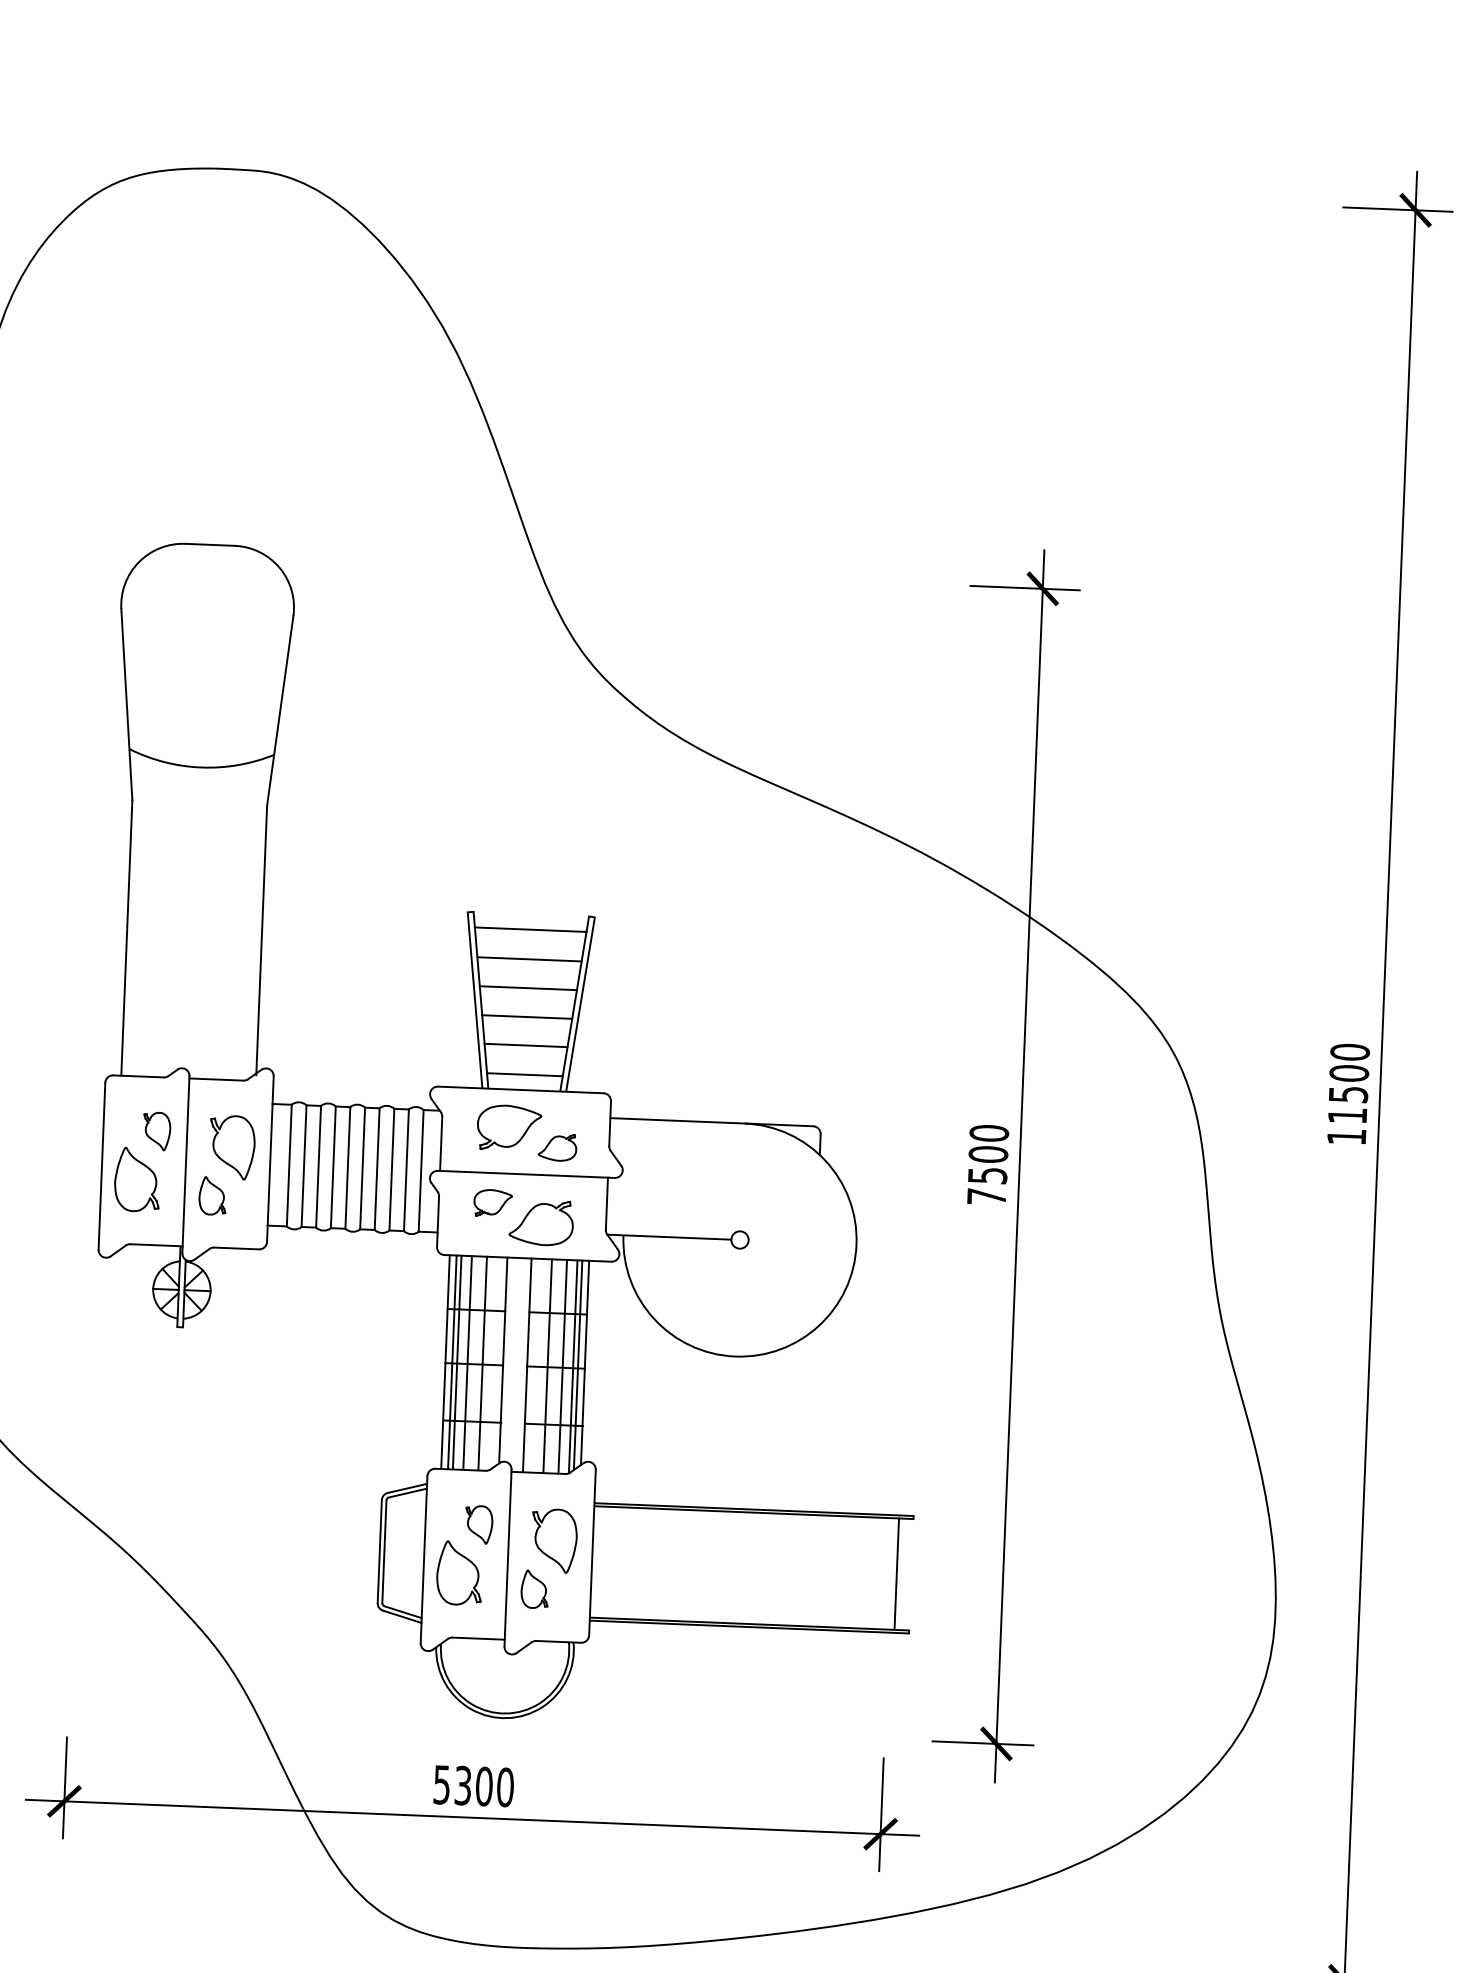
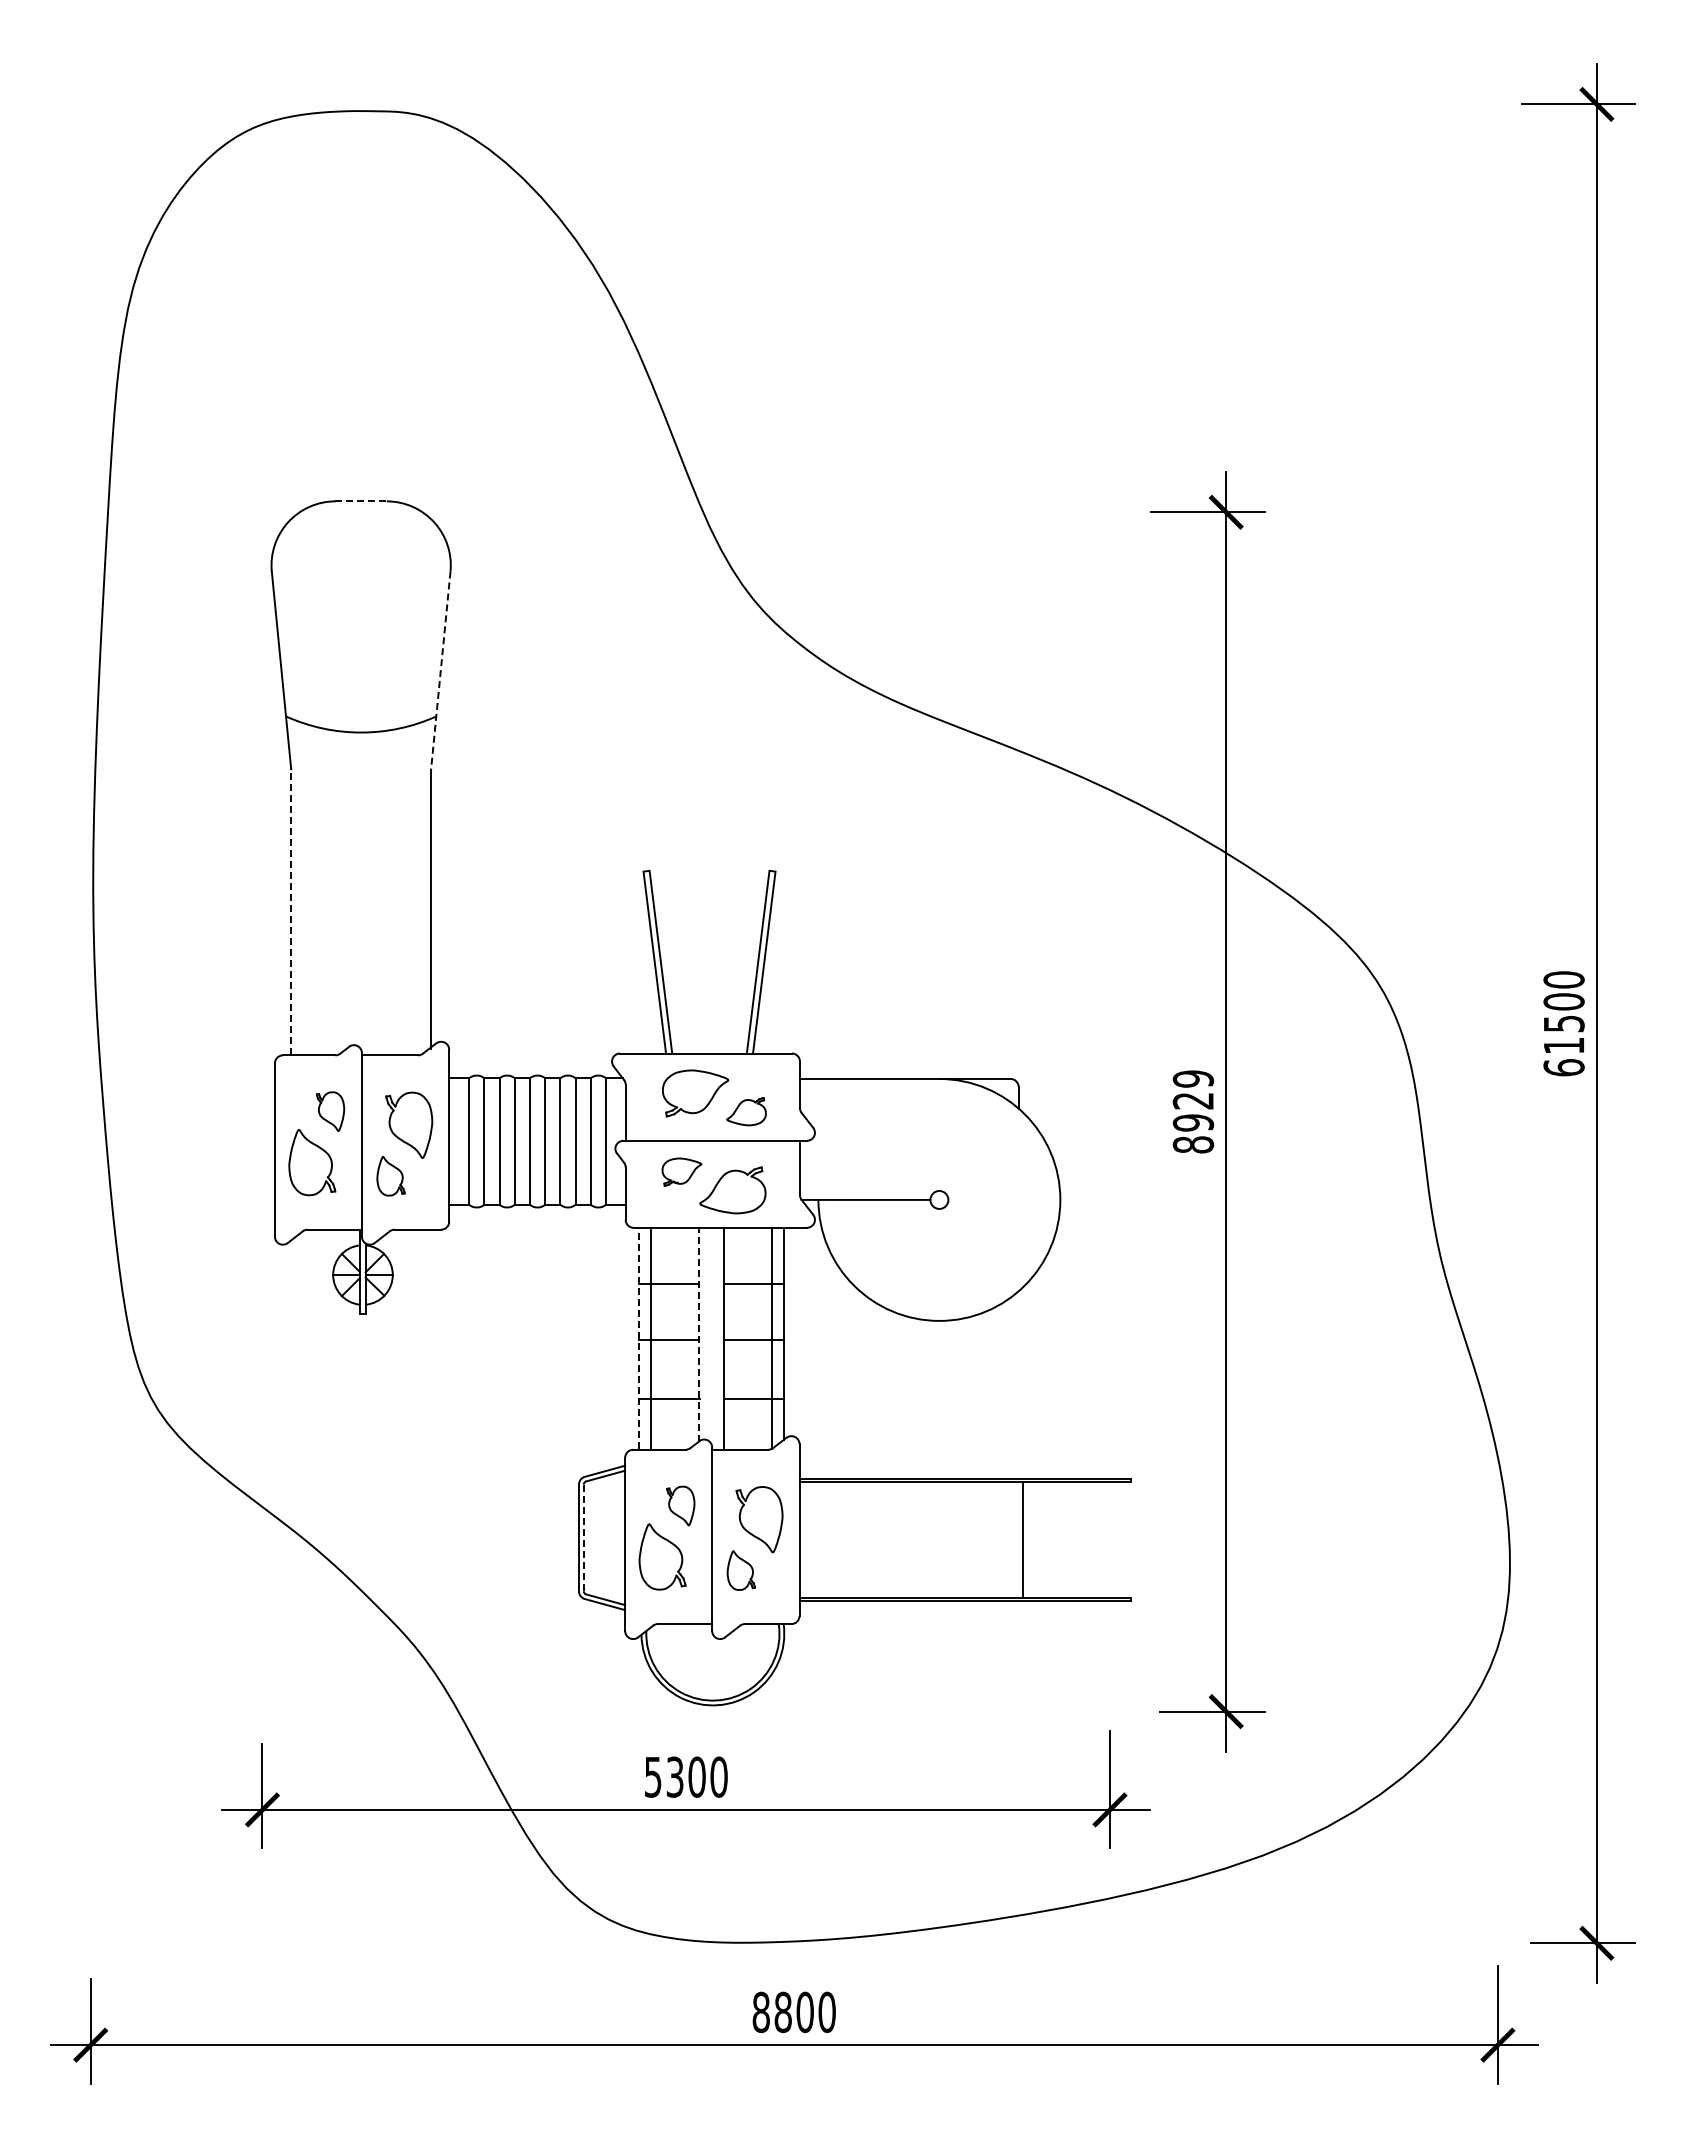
line: (210, 544) -> (361, 501), solid -> dashed
line: (279, 710) -> (440, 670), solid -> dashed
line: (530, 929) -> (709, 886), removed
line: (127, 938) -> (291, 912), solid -> dashed
line: (529, 959) -> (709, 917), removed
line: (528, 987) -> (709, 947), removed
line: (527, 1016) -> (709, 977), removed
line: (526, 1045) -> (709, 1007), removed
line: (524, 1074) -> (709, 1037), removed
text: (1346, 1136) -> (1563, 1067), 11500 -> 61500
text: (988, 1164) -> (1193, 1111), 7500 -> 8929
line: (503, 1360) -> (699, 1334), solid -> dashed
line: (445, 1361) -> (639, 1338), solid -> dashed
line: (452, 1362) -> (646, 1338), removed
line: (467, 1362) -> (662, 1338), removed
line: (482, 1363) -> (677, 1338), removed
line: (547, 1365) -> (745, 1338), removed
line: (577, 1365) -> (776, 1336), removed
line: (562, 1366) -> (760, 1338), removed
line: (384, 1551) -> (583, 1537), solid -> dashed
line: (896, 1573) -> (1022, 1539), moved

